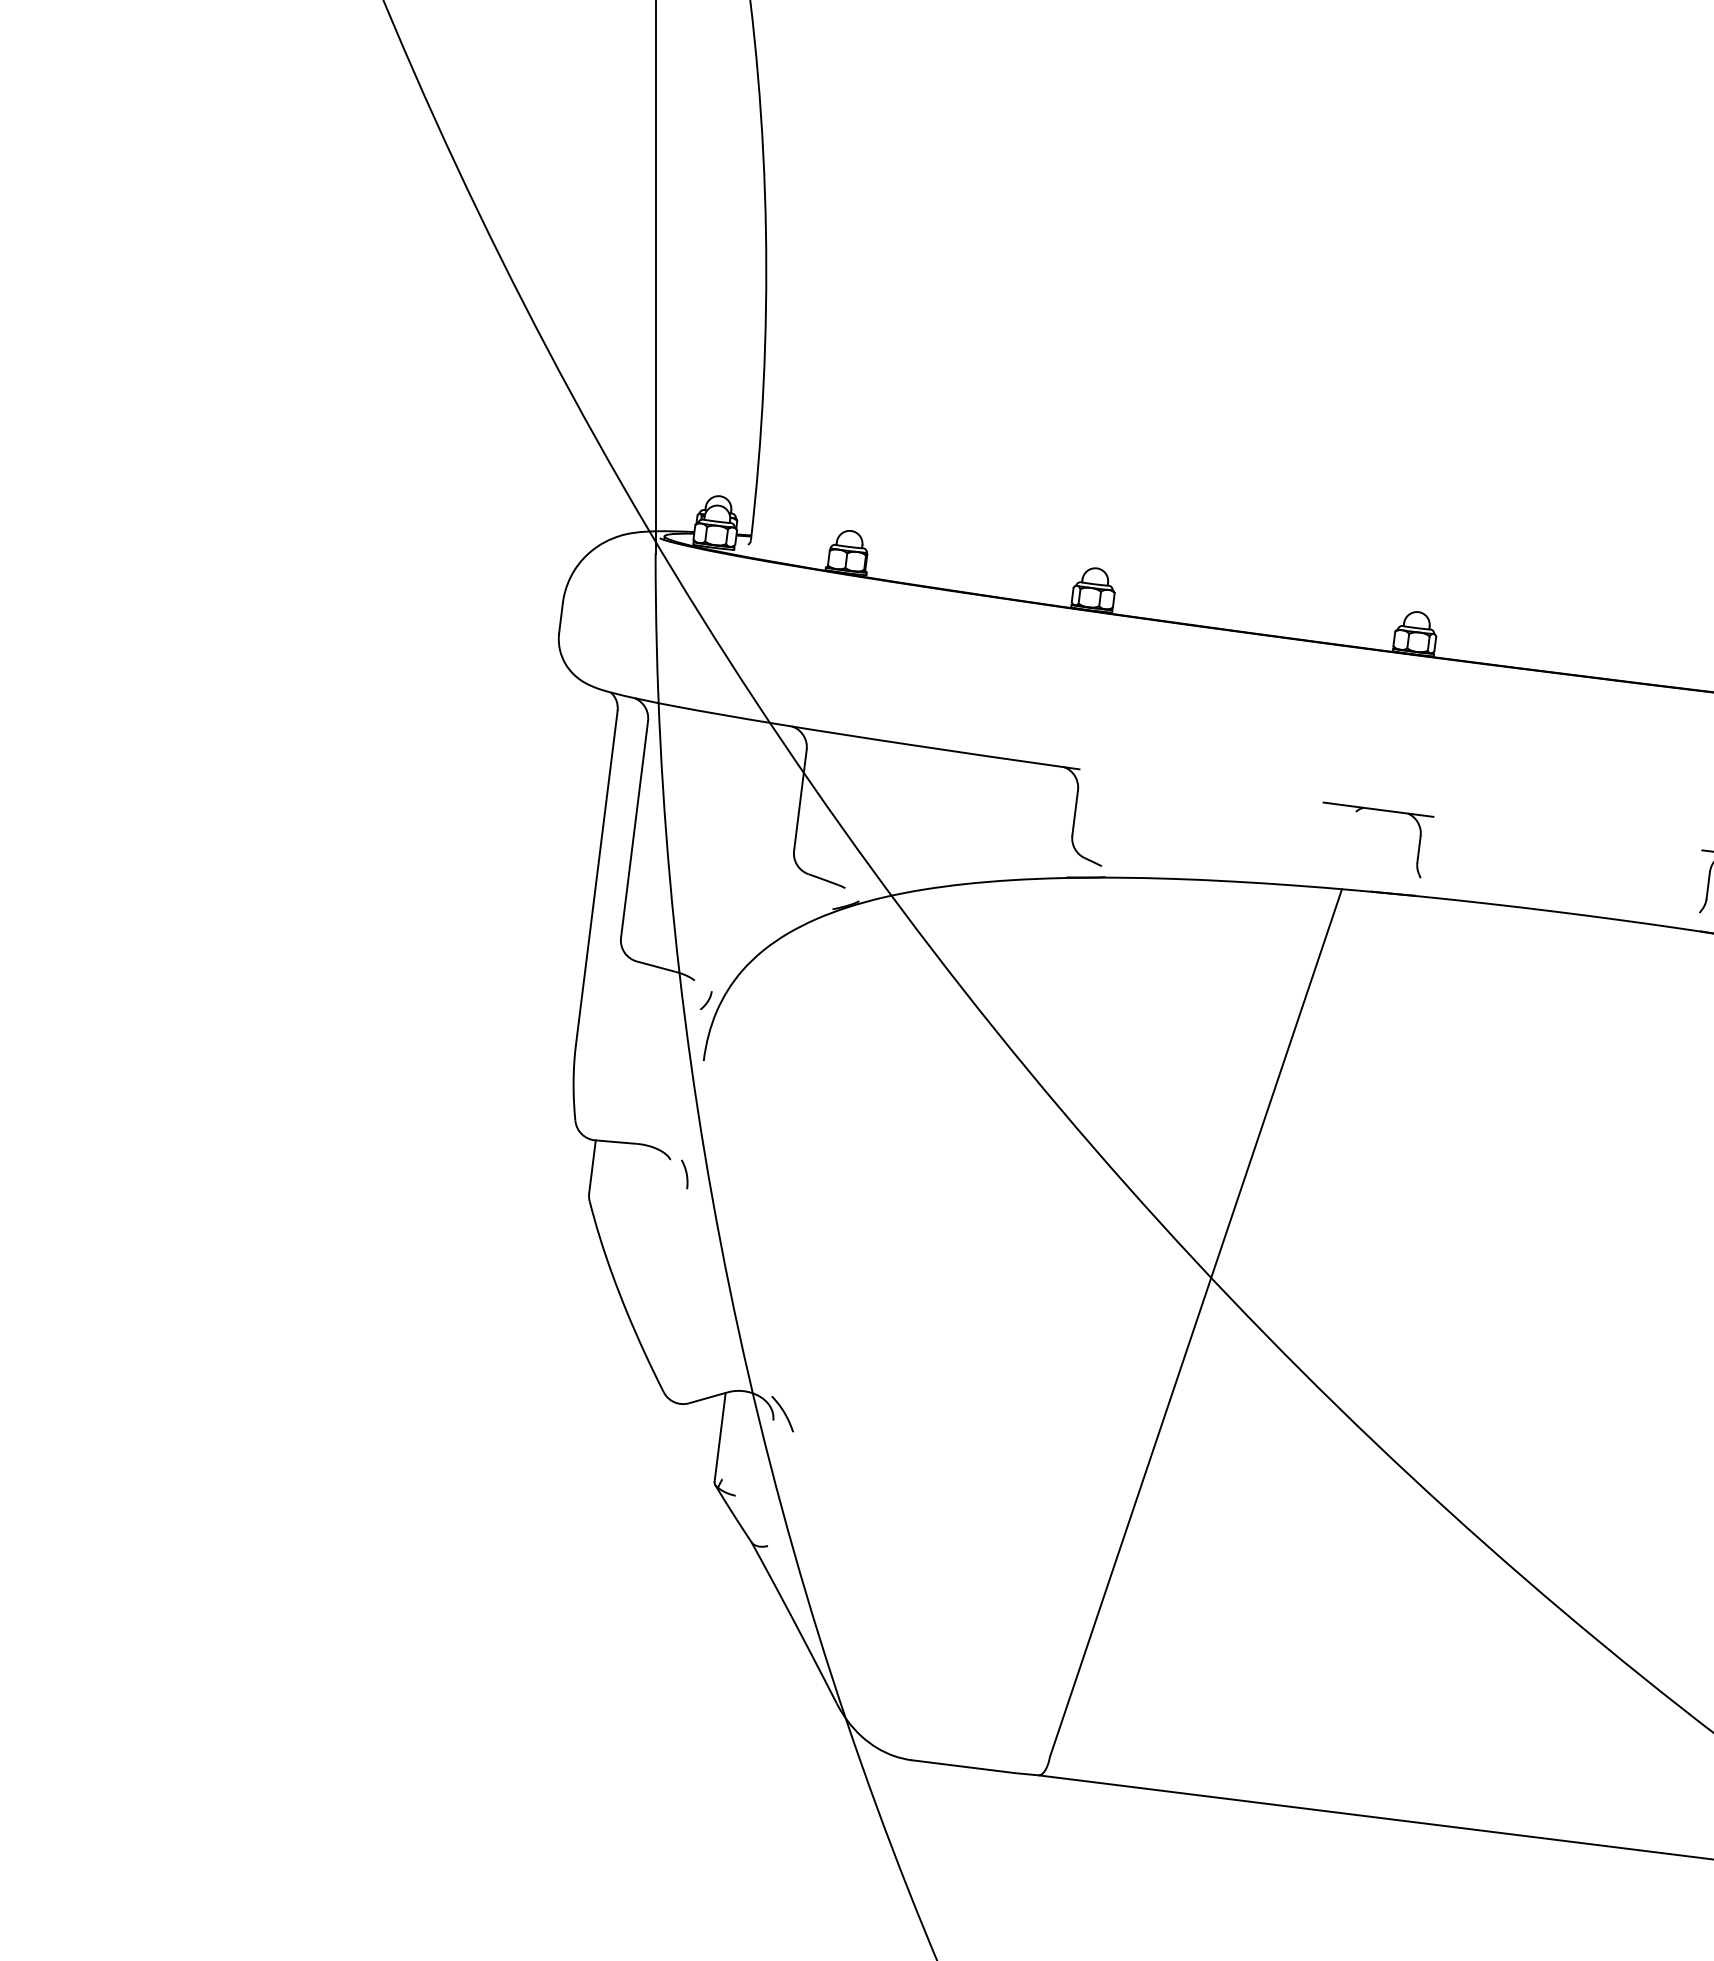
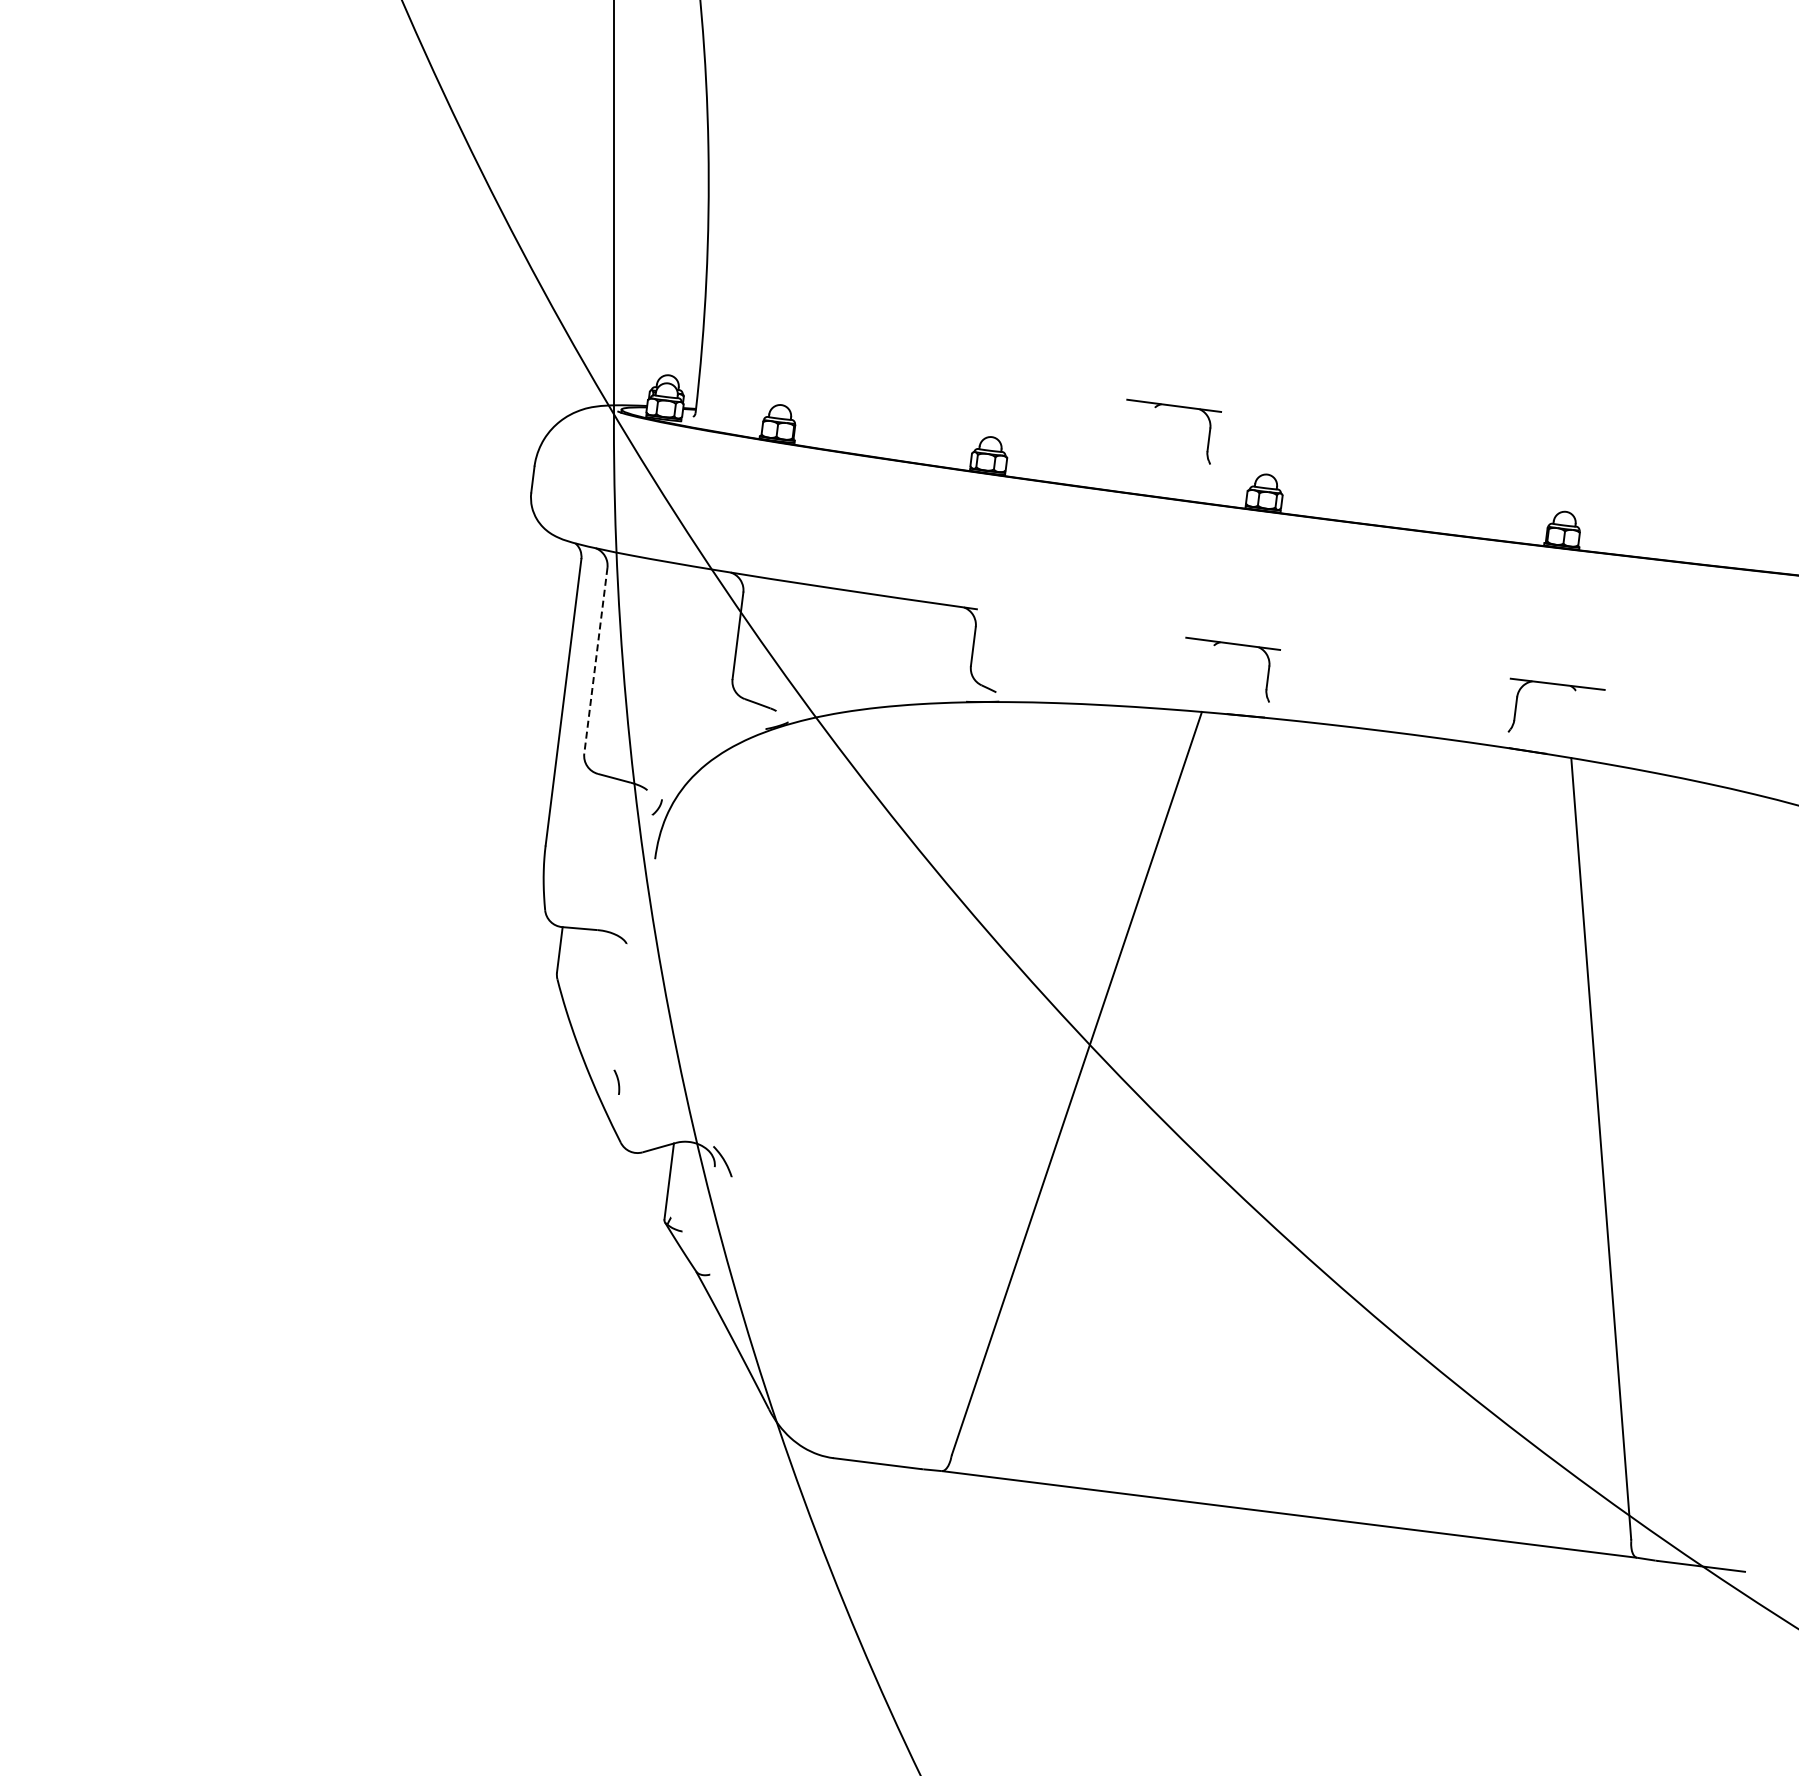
part: (1312, 533) -> (1176, 407), added
line: (634, 829) -> (595, 660), solid -> dashed
curve: (685, 1173) -> (617, 1081), moved

